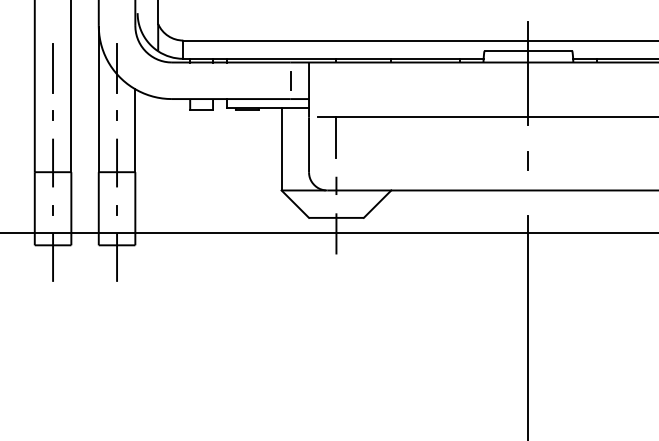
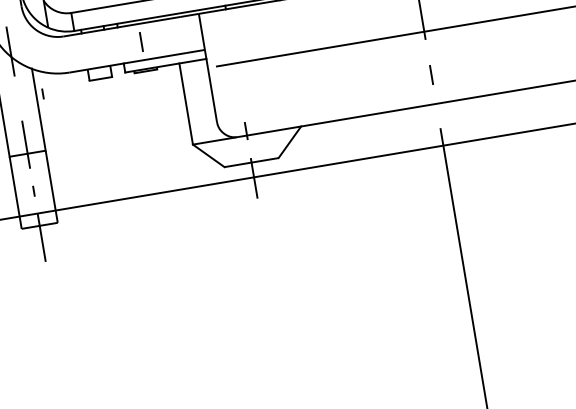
line: (290, 80) -> (141, 41), moved
line: (116, 115) -> (42, 93), moved
line: (336, 137) -> (238, 83), removed

